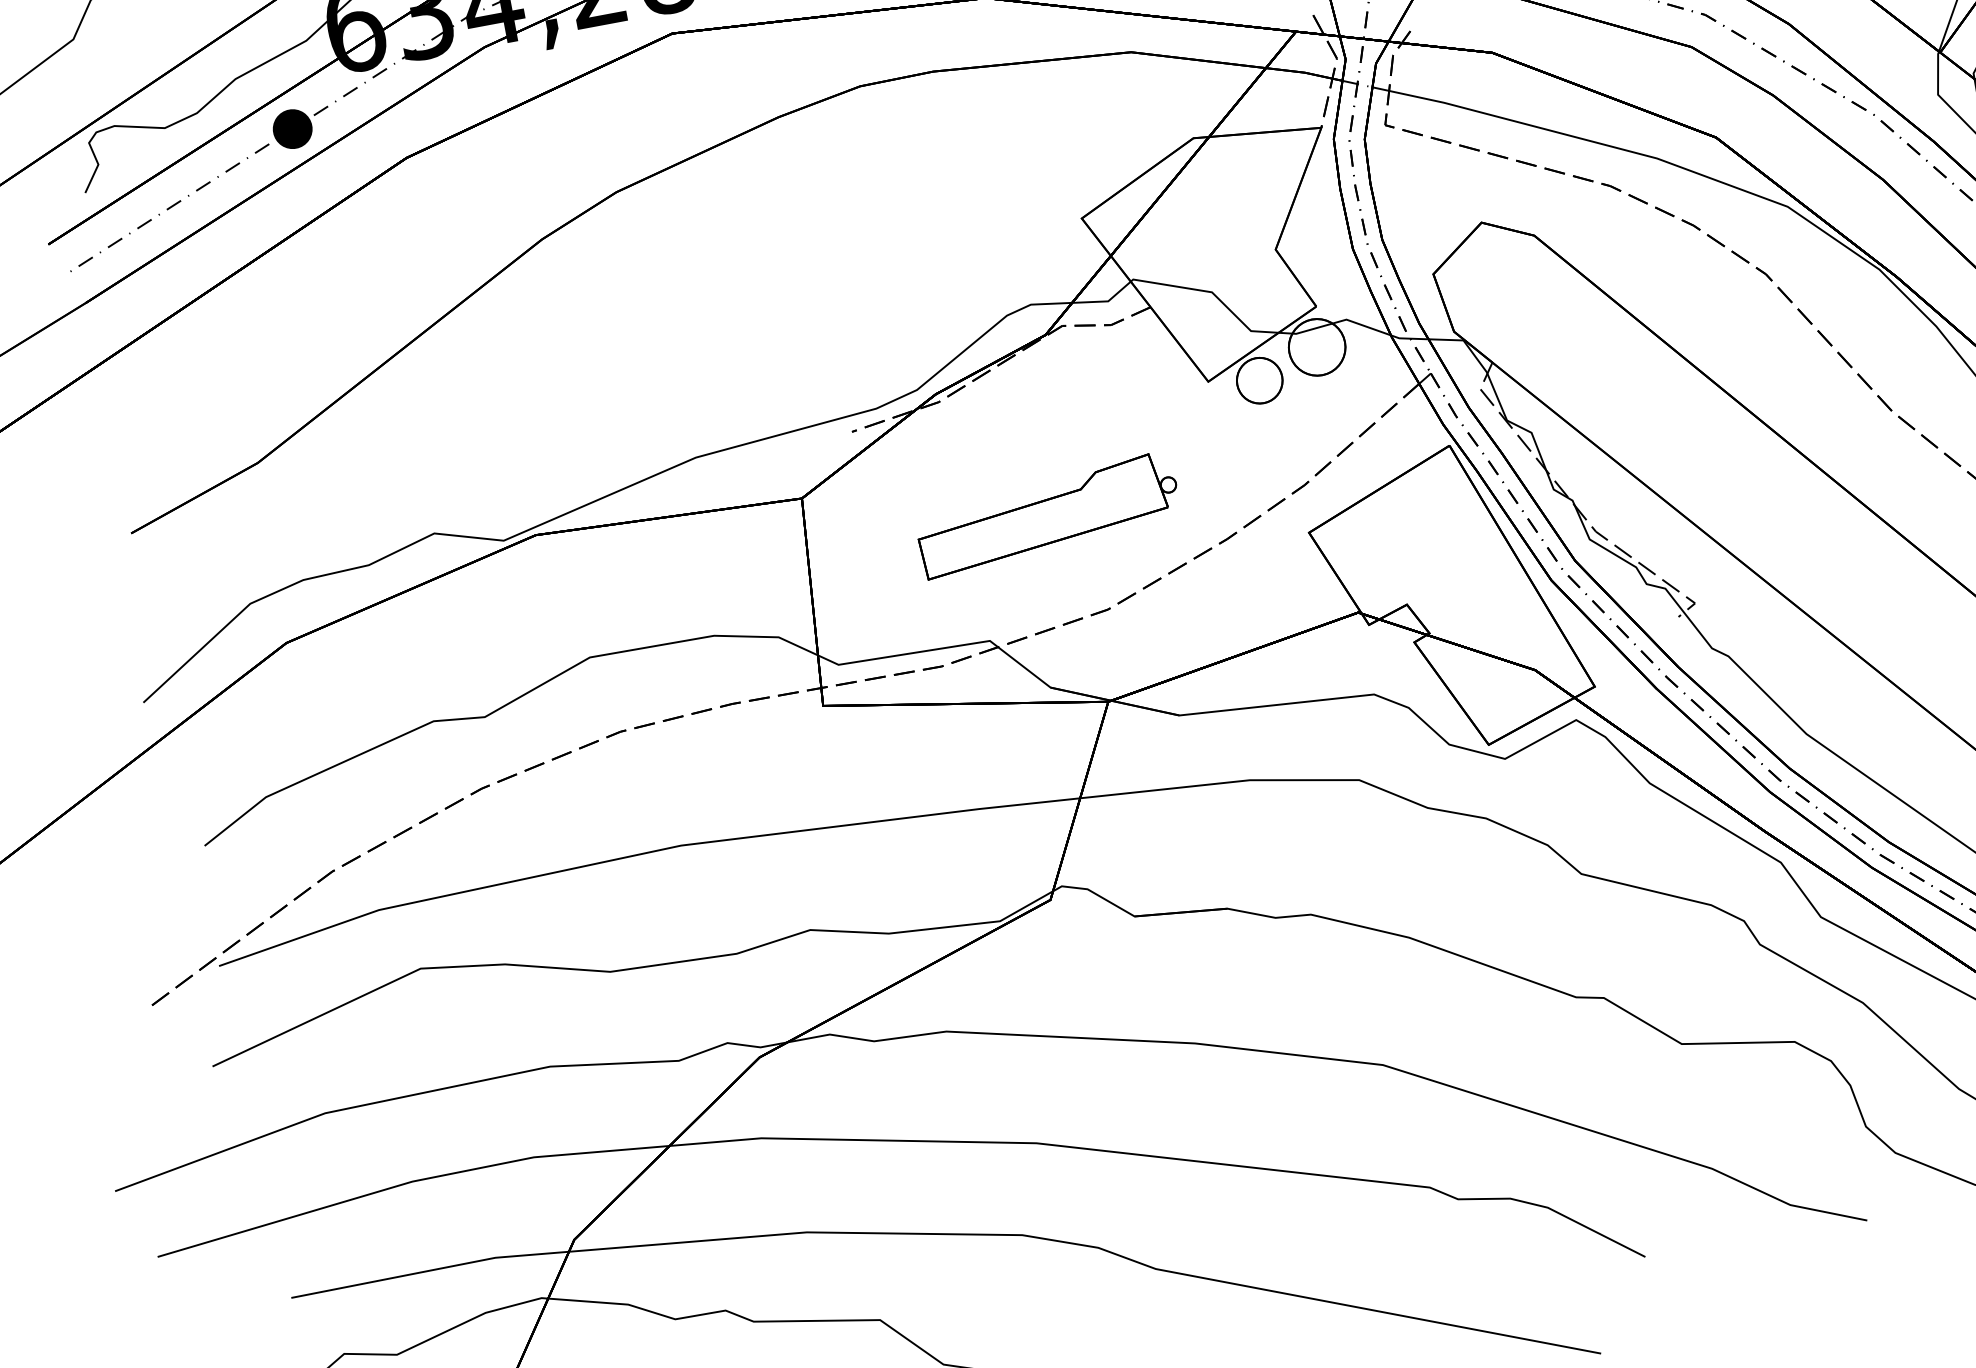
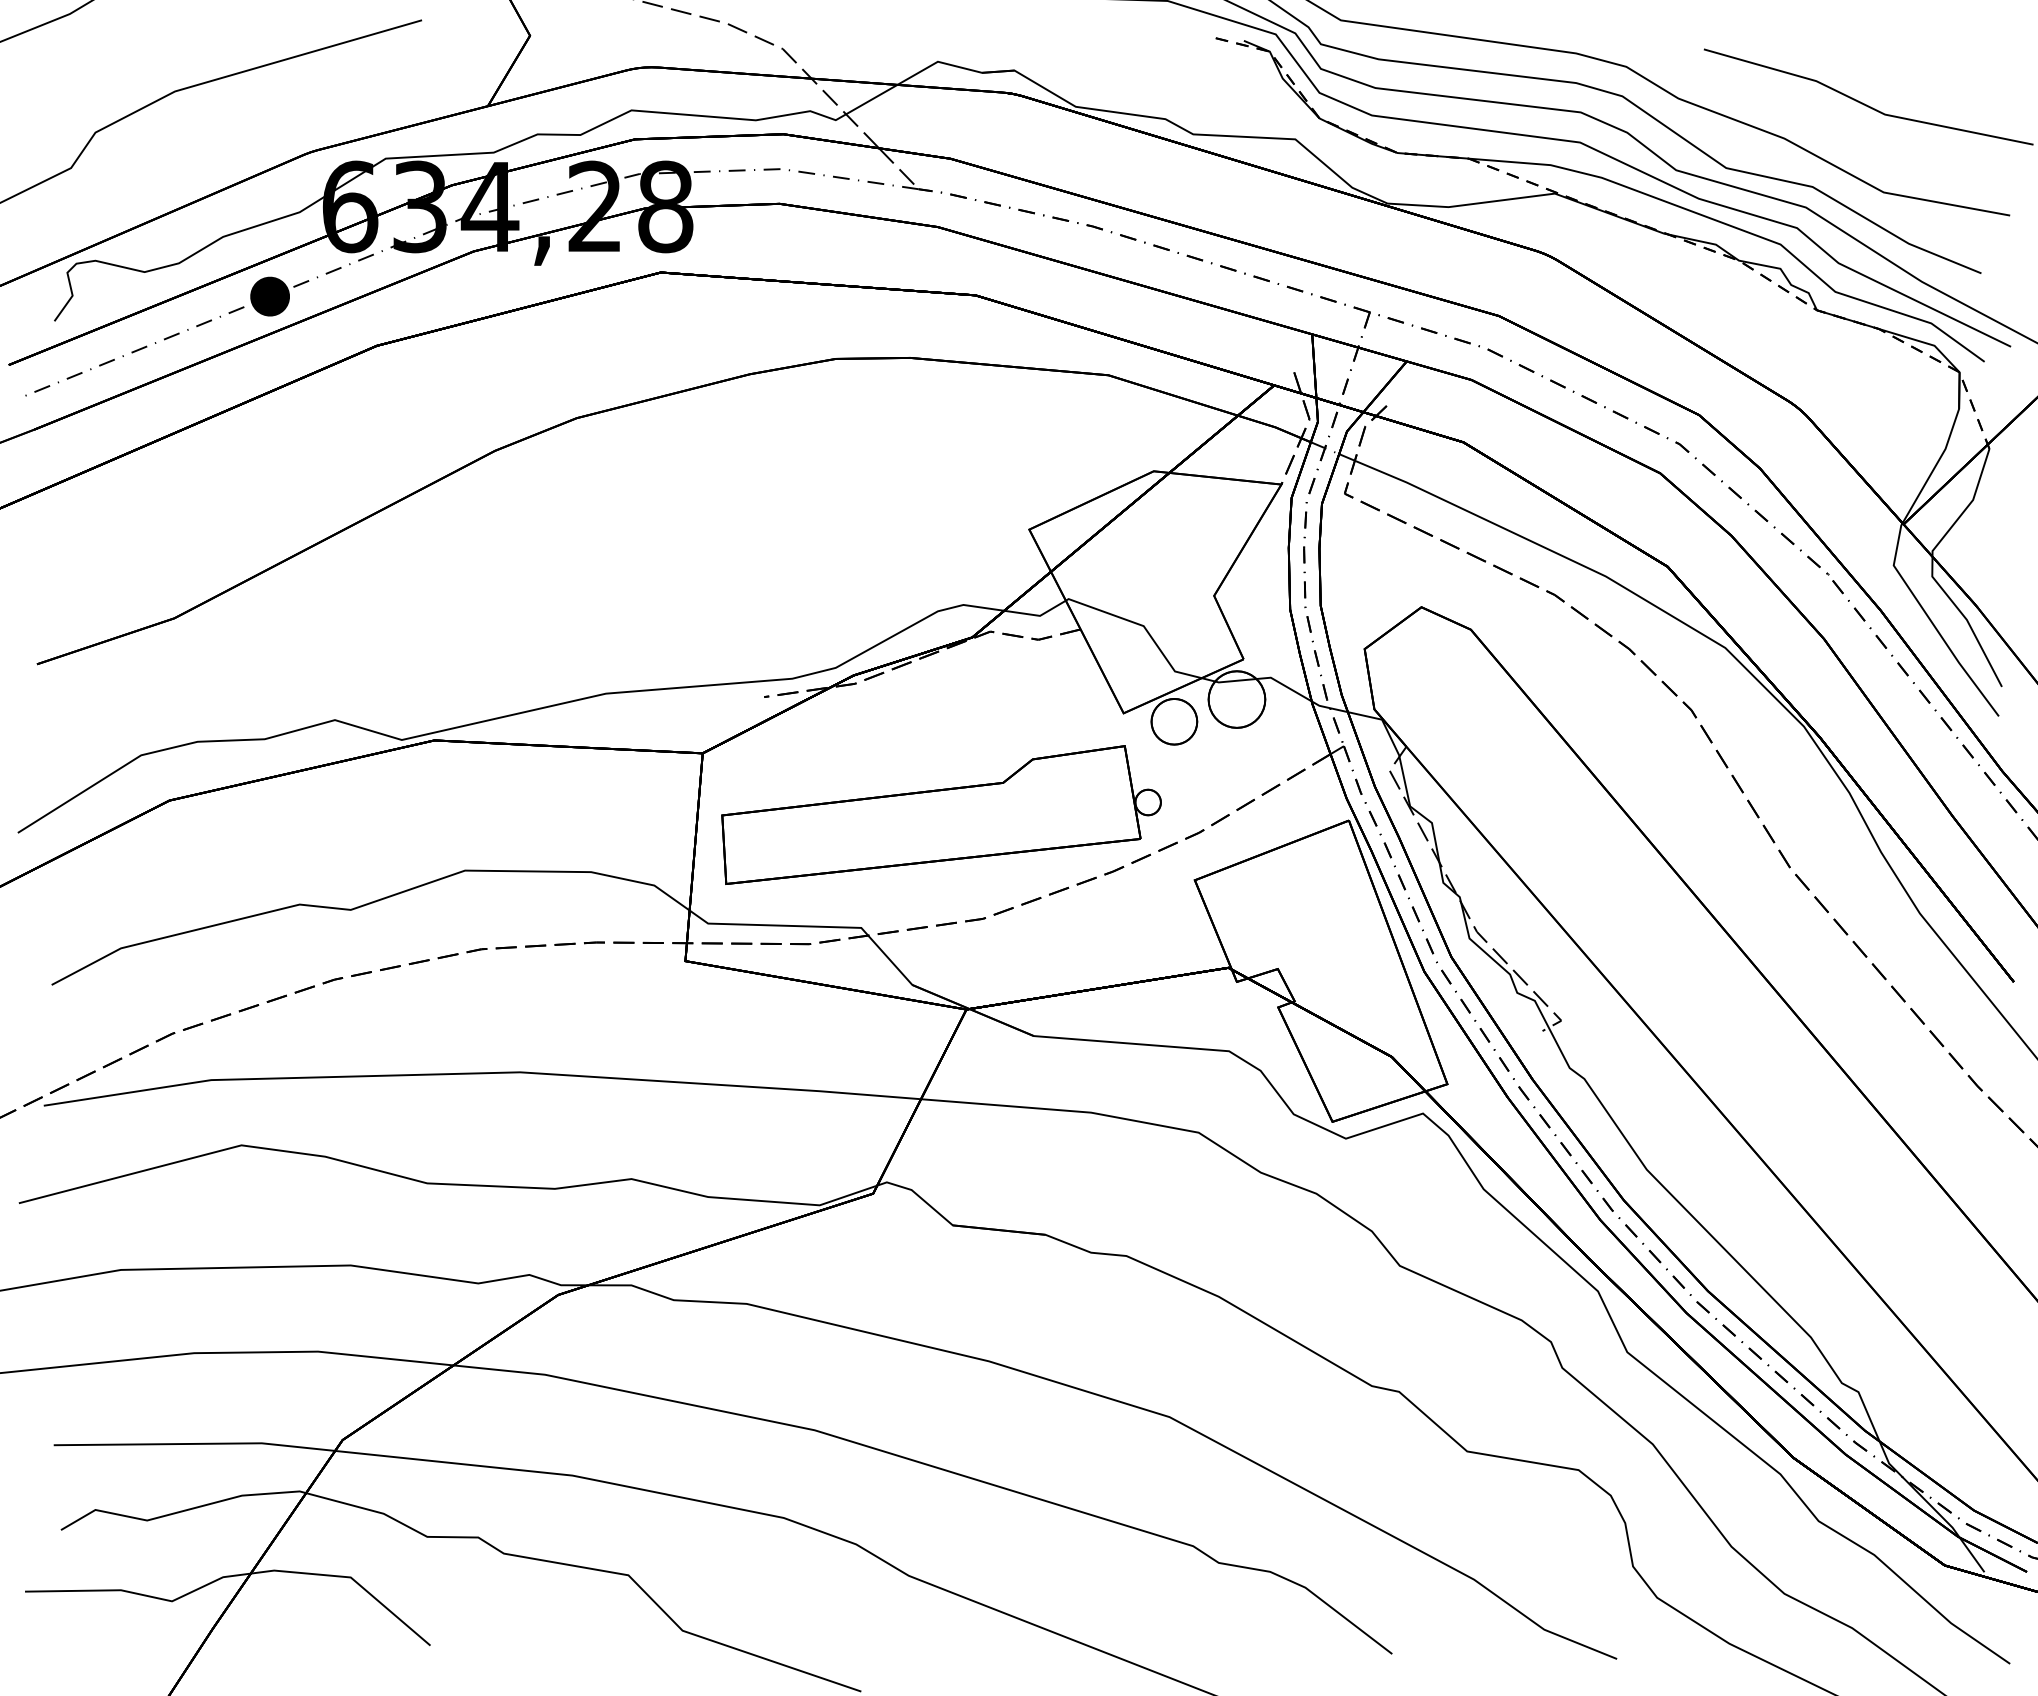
part: (1047, 514) -> (941, 814), size x1.67

